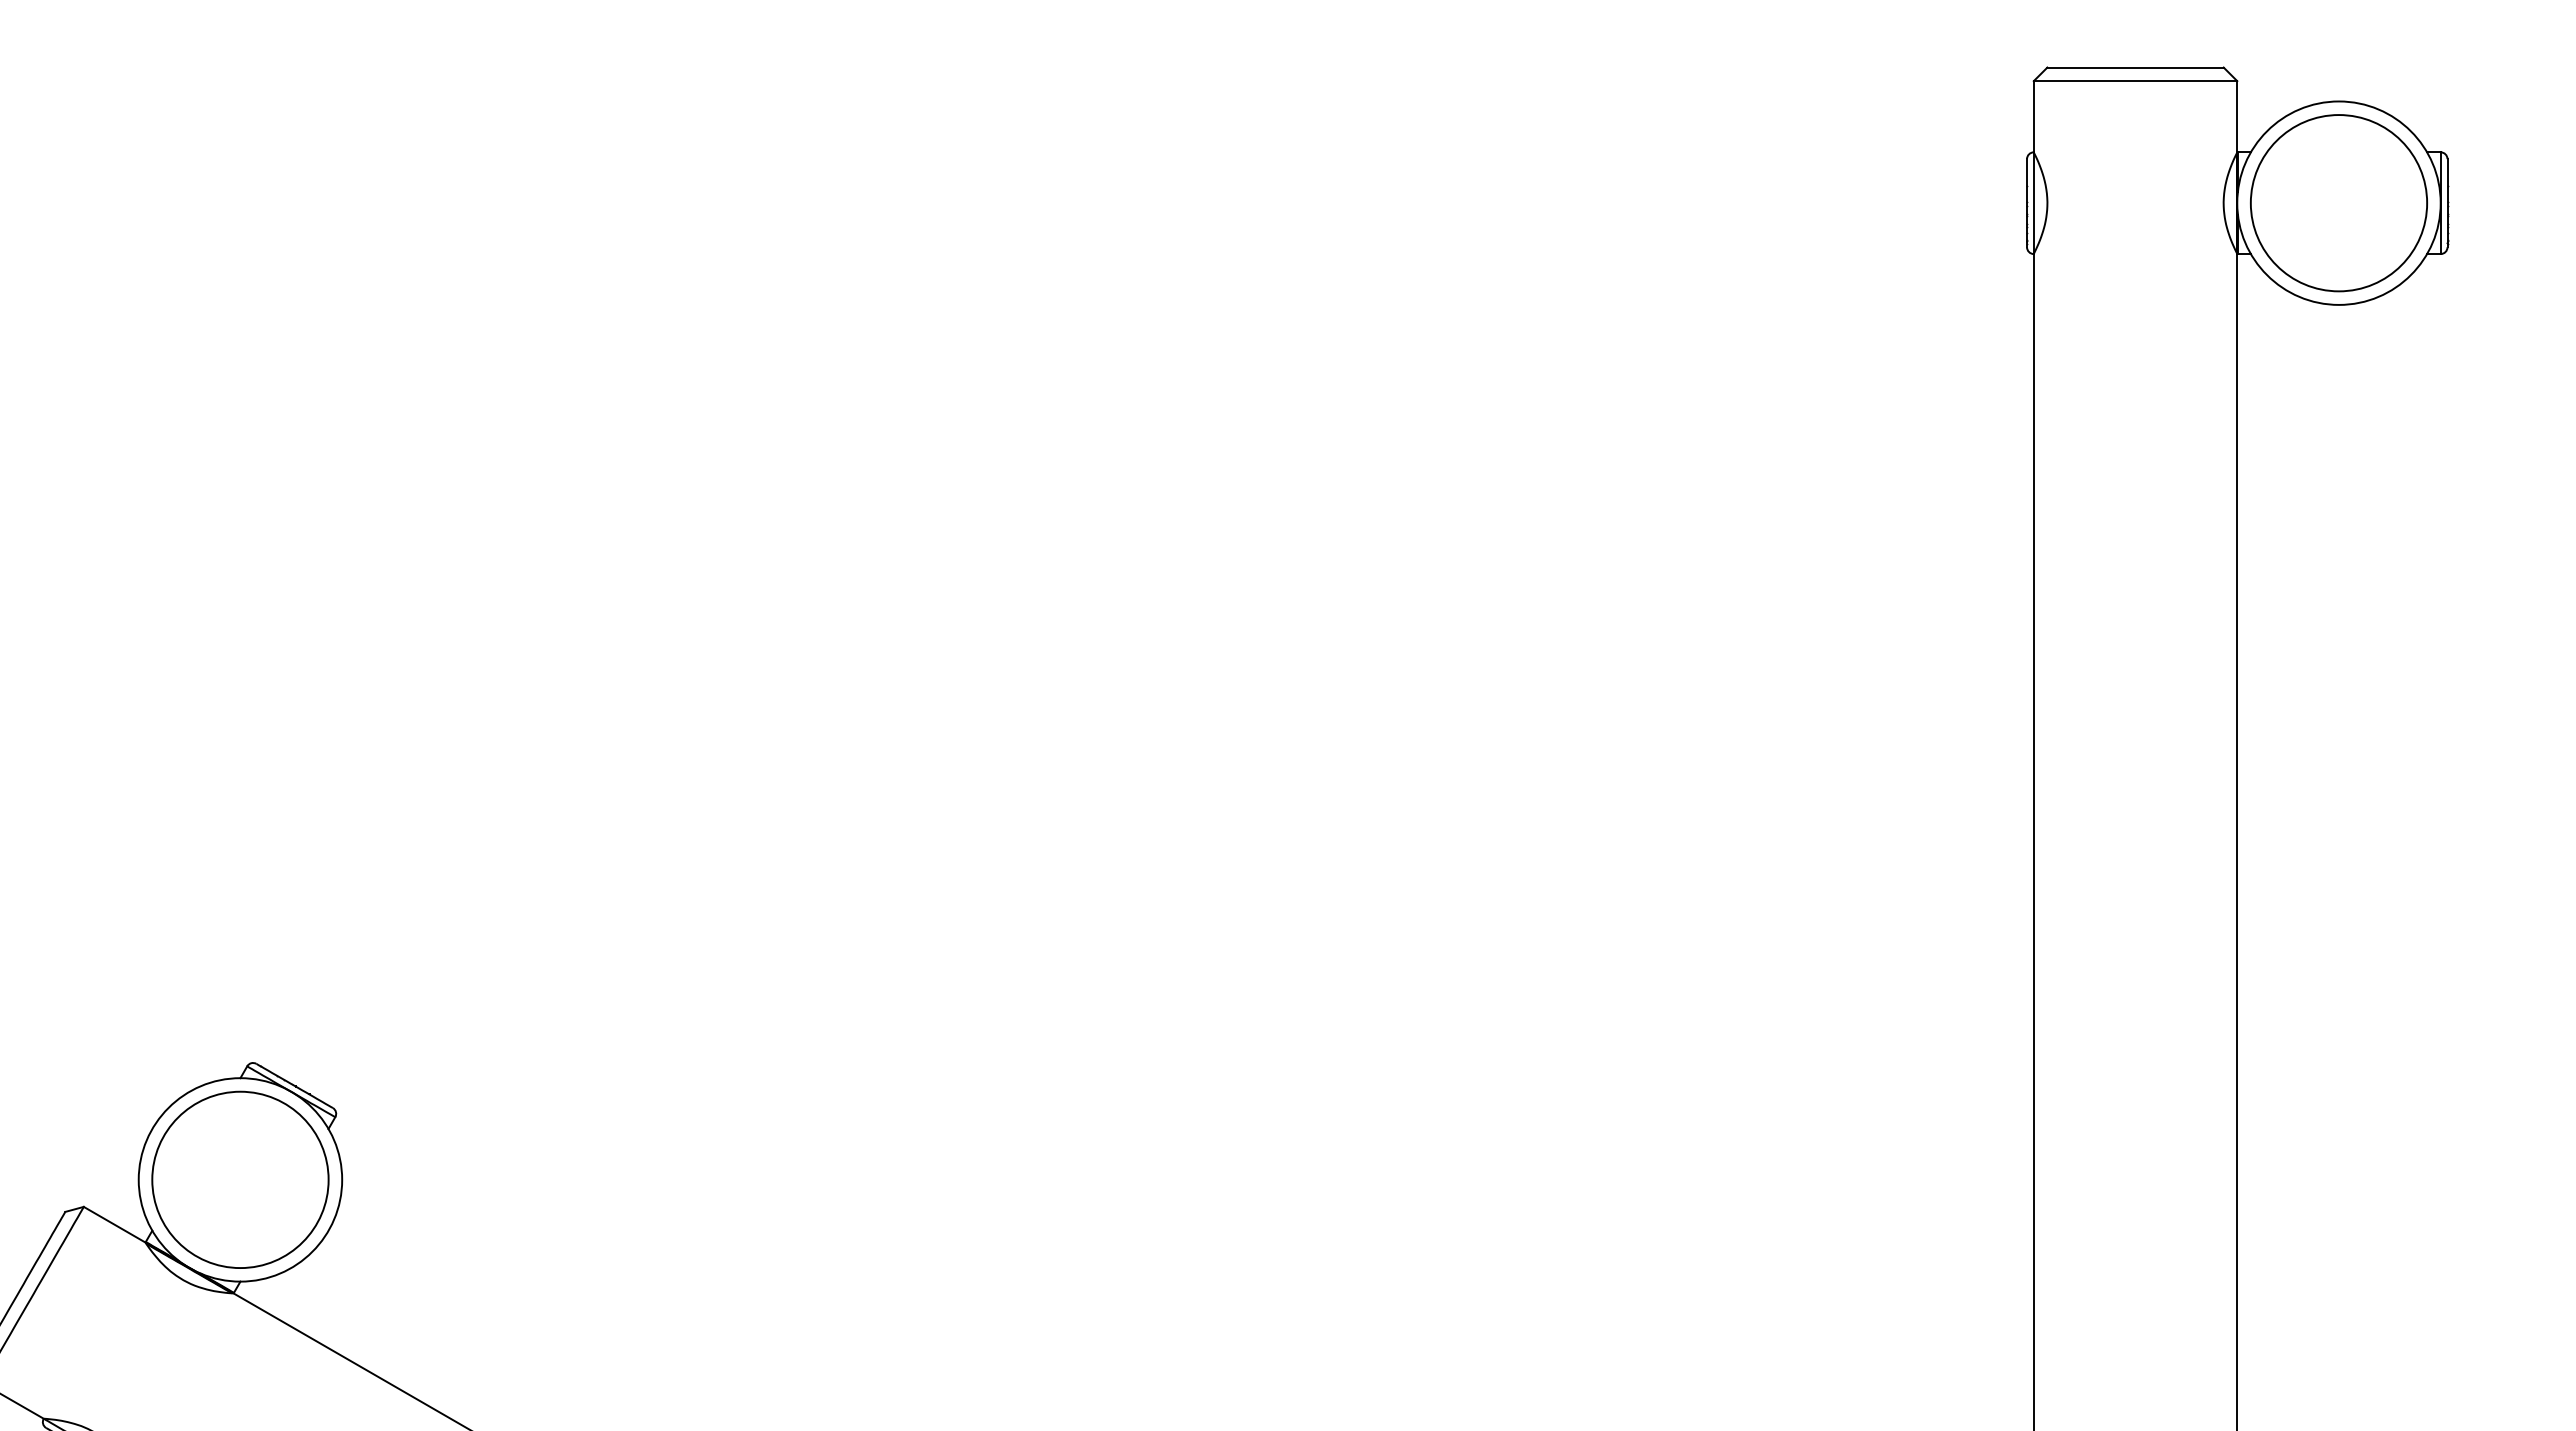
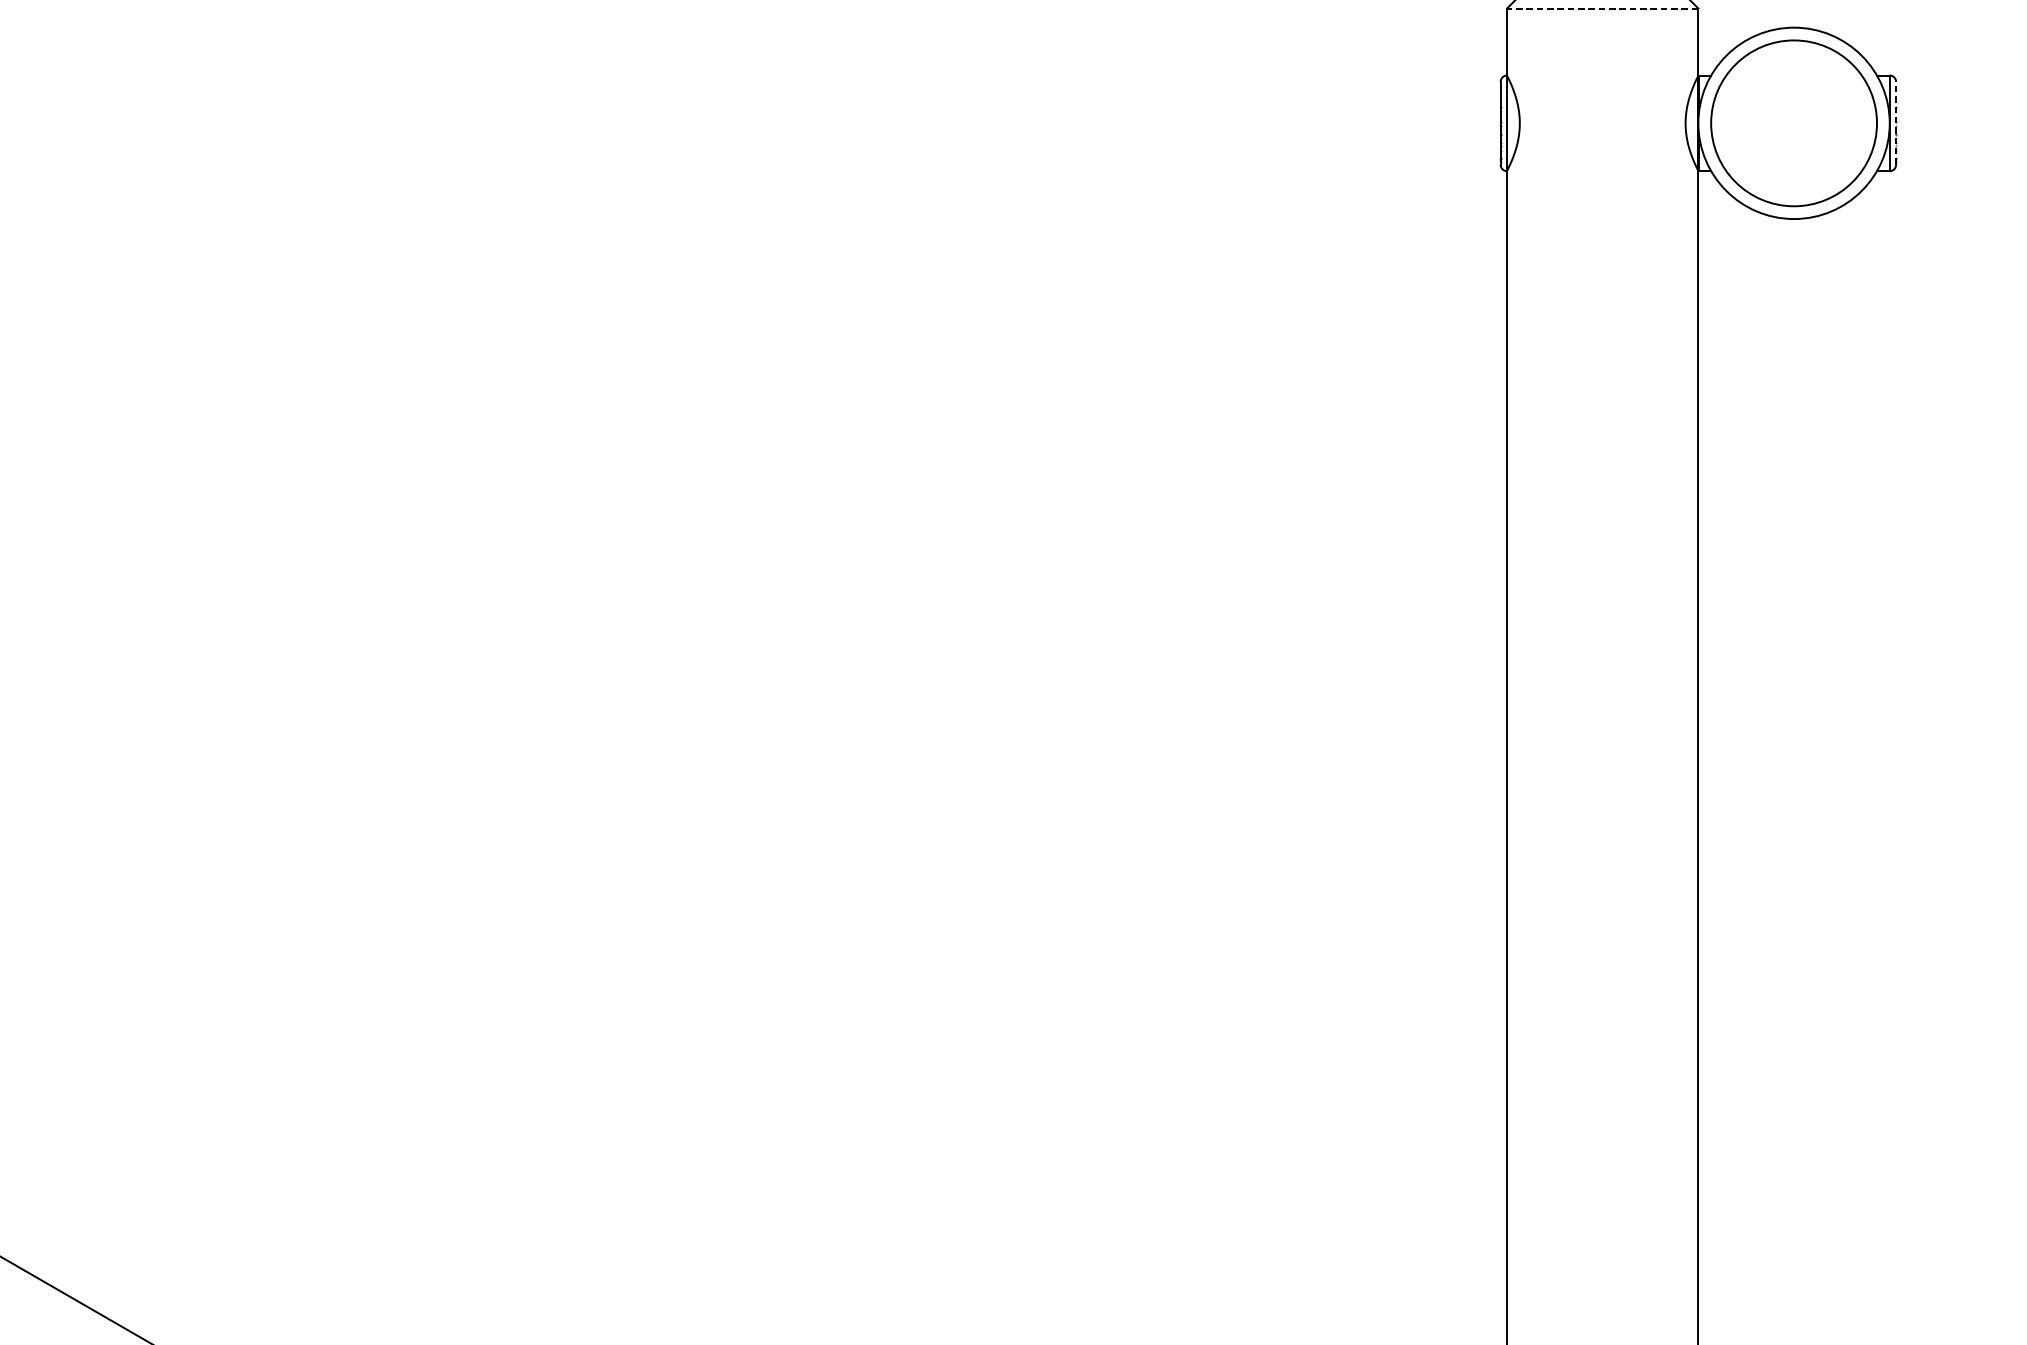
line: (2135, 81) -> (1602, 8), solid -> dashed
line: (2447, 202) -> (1896, 122), solid -> dashed

